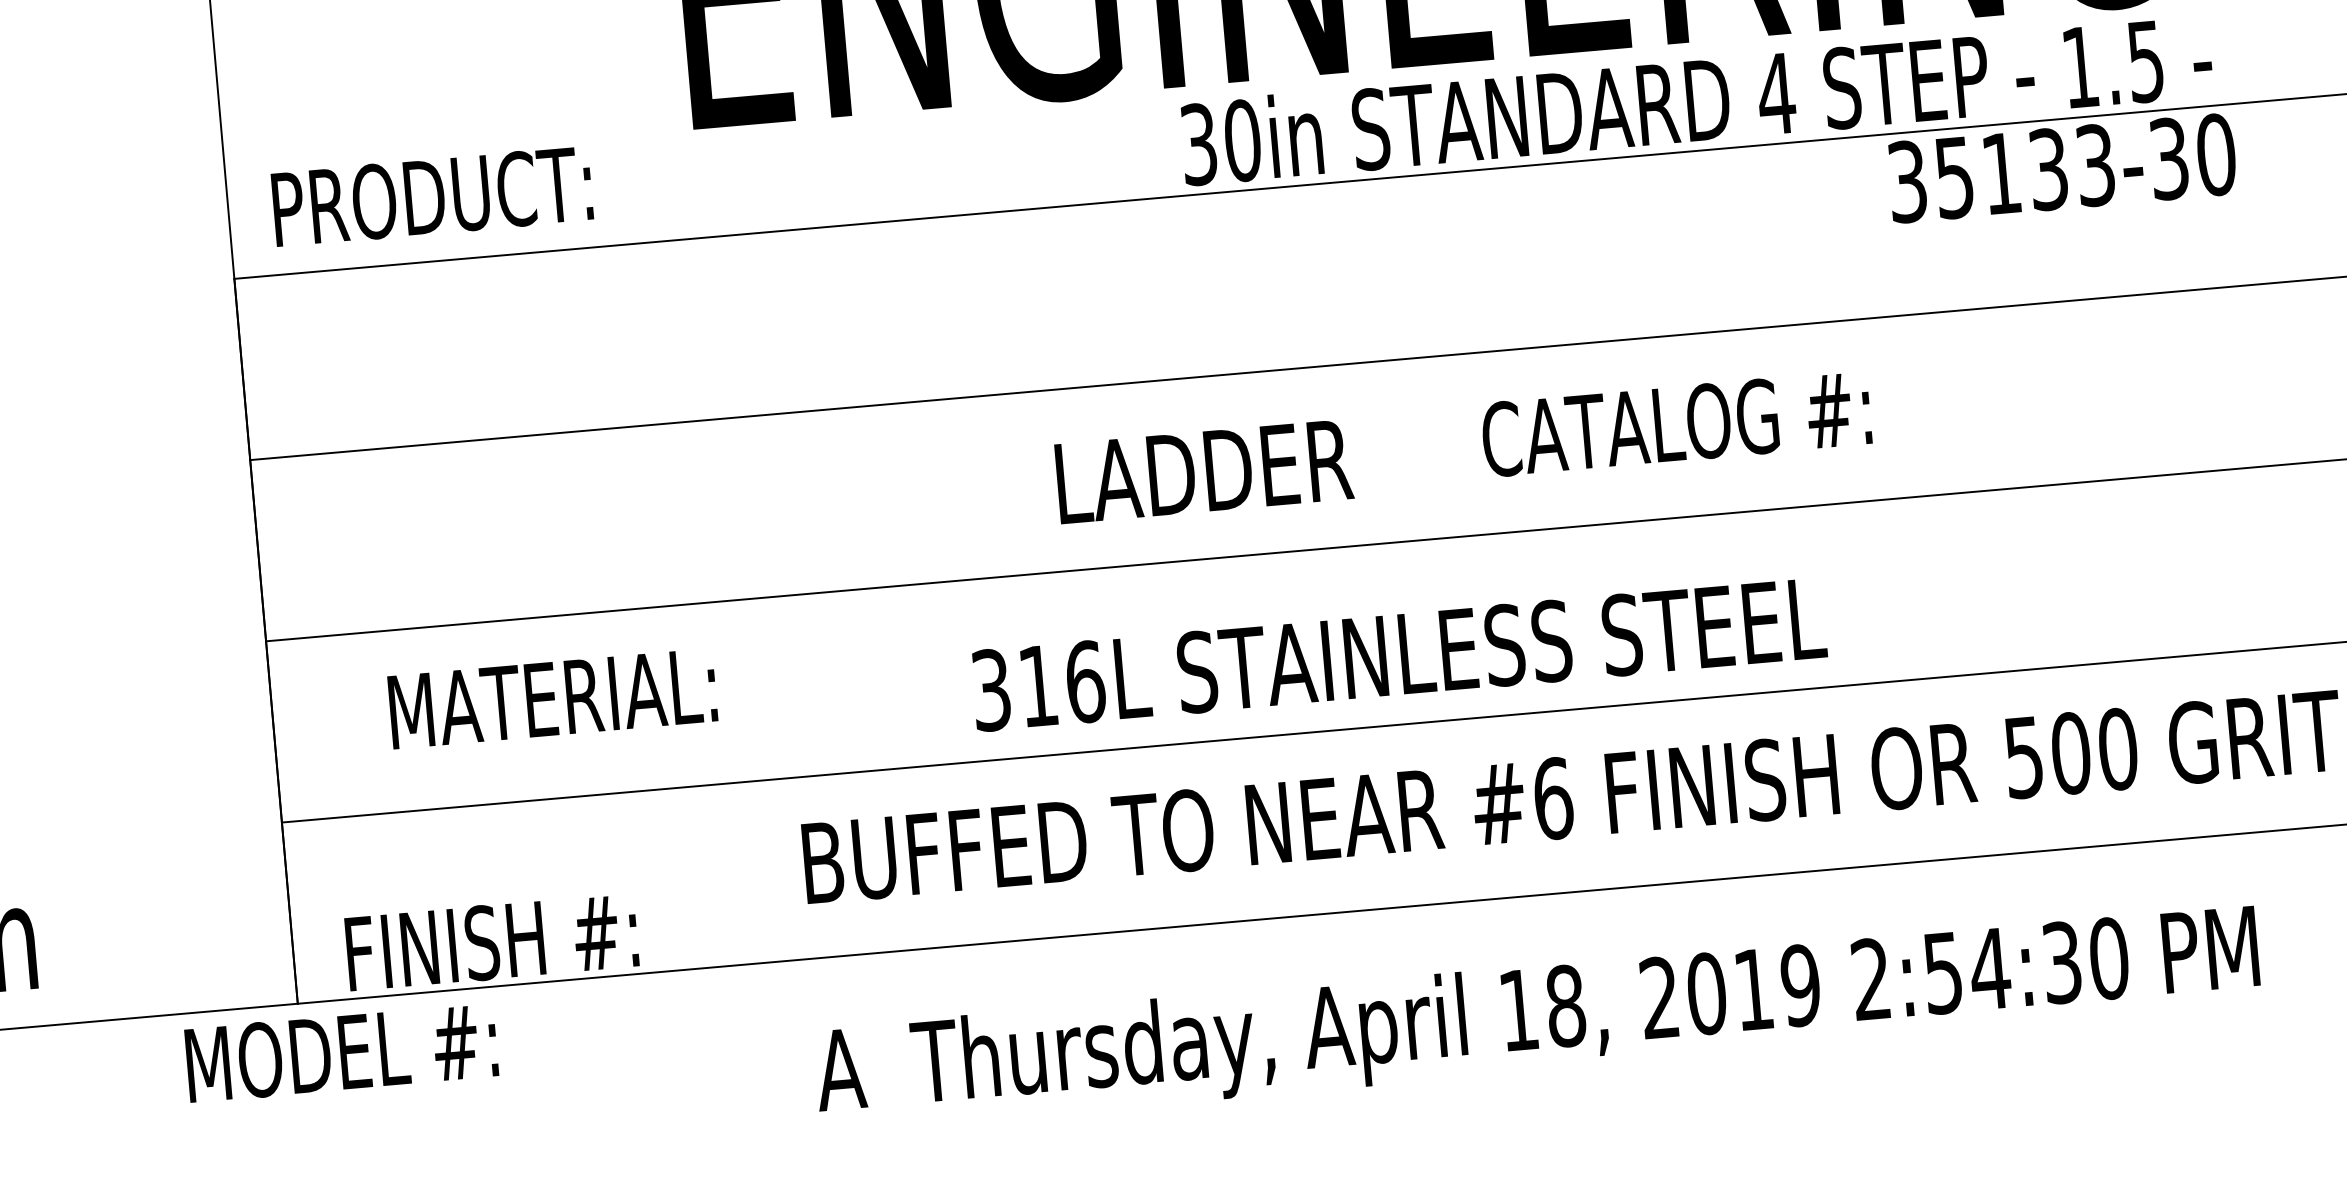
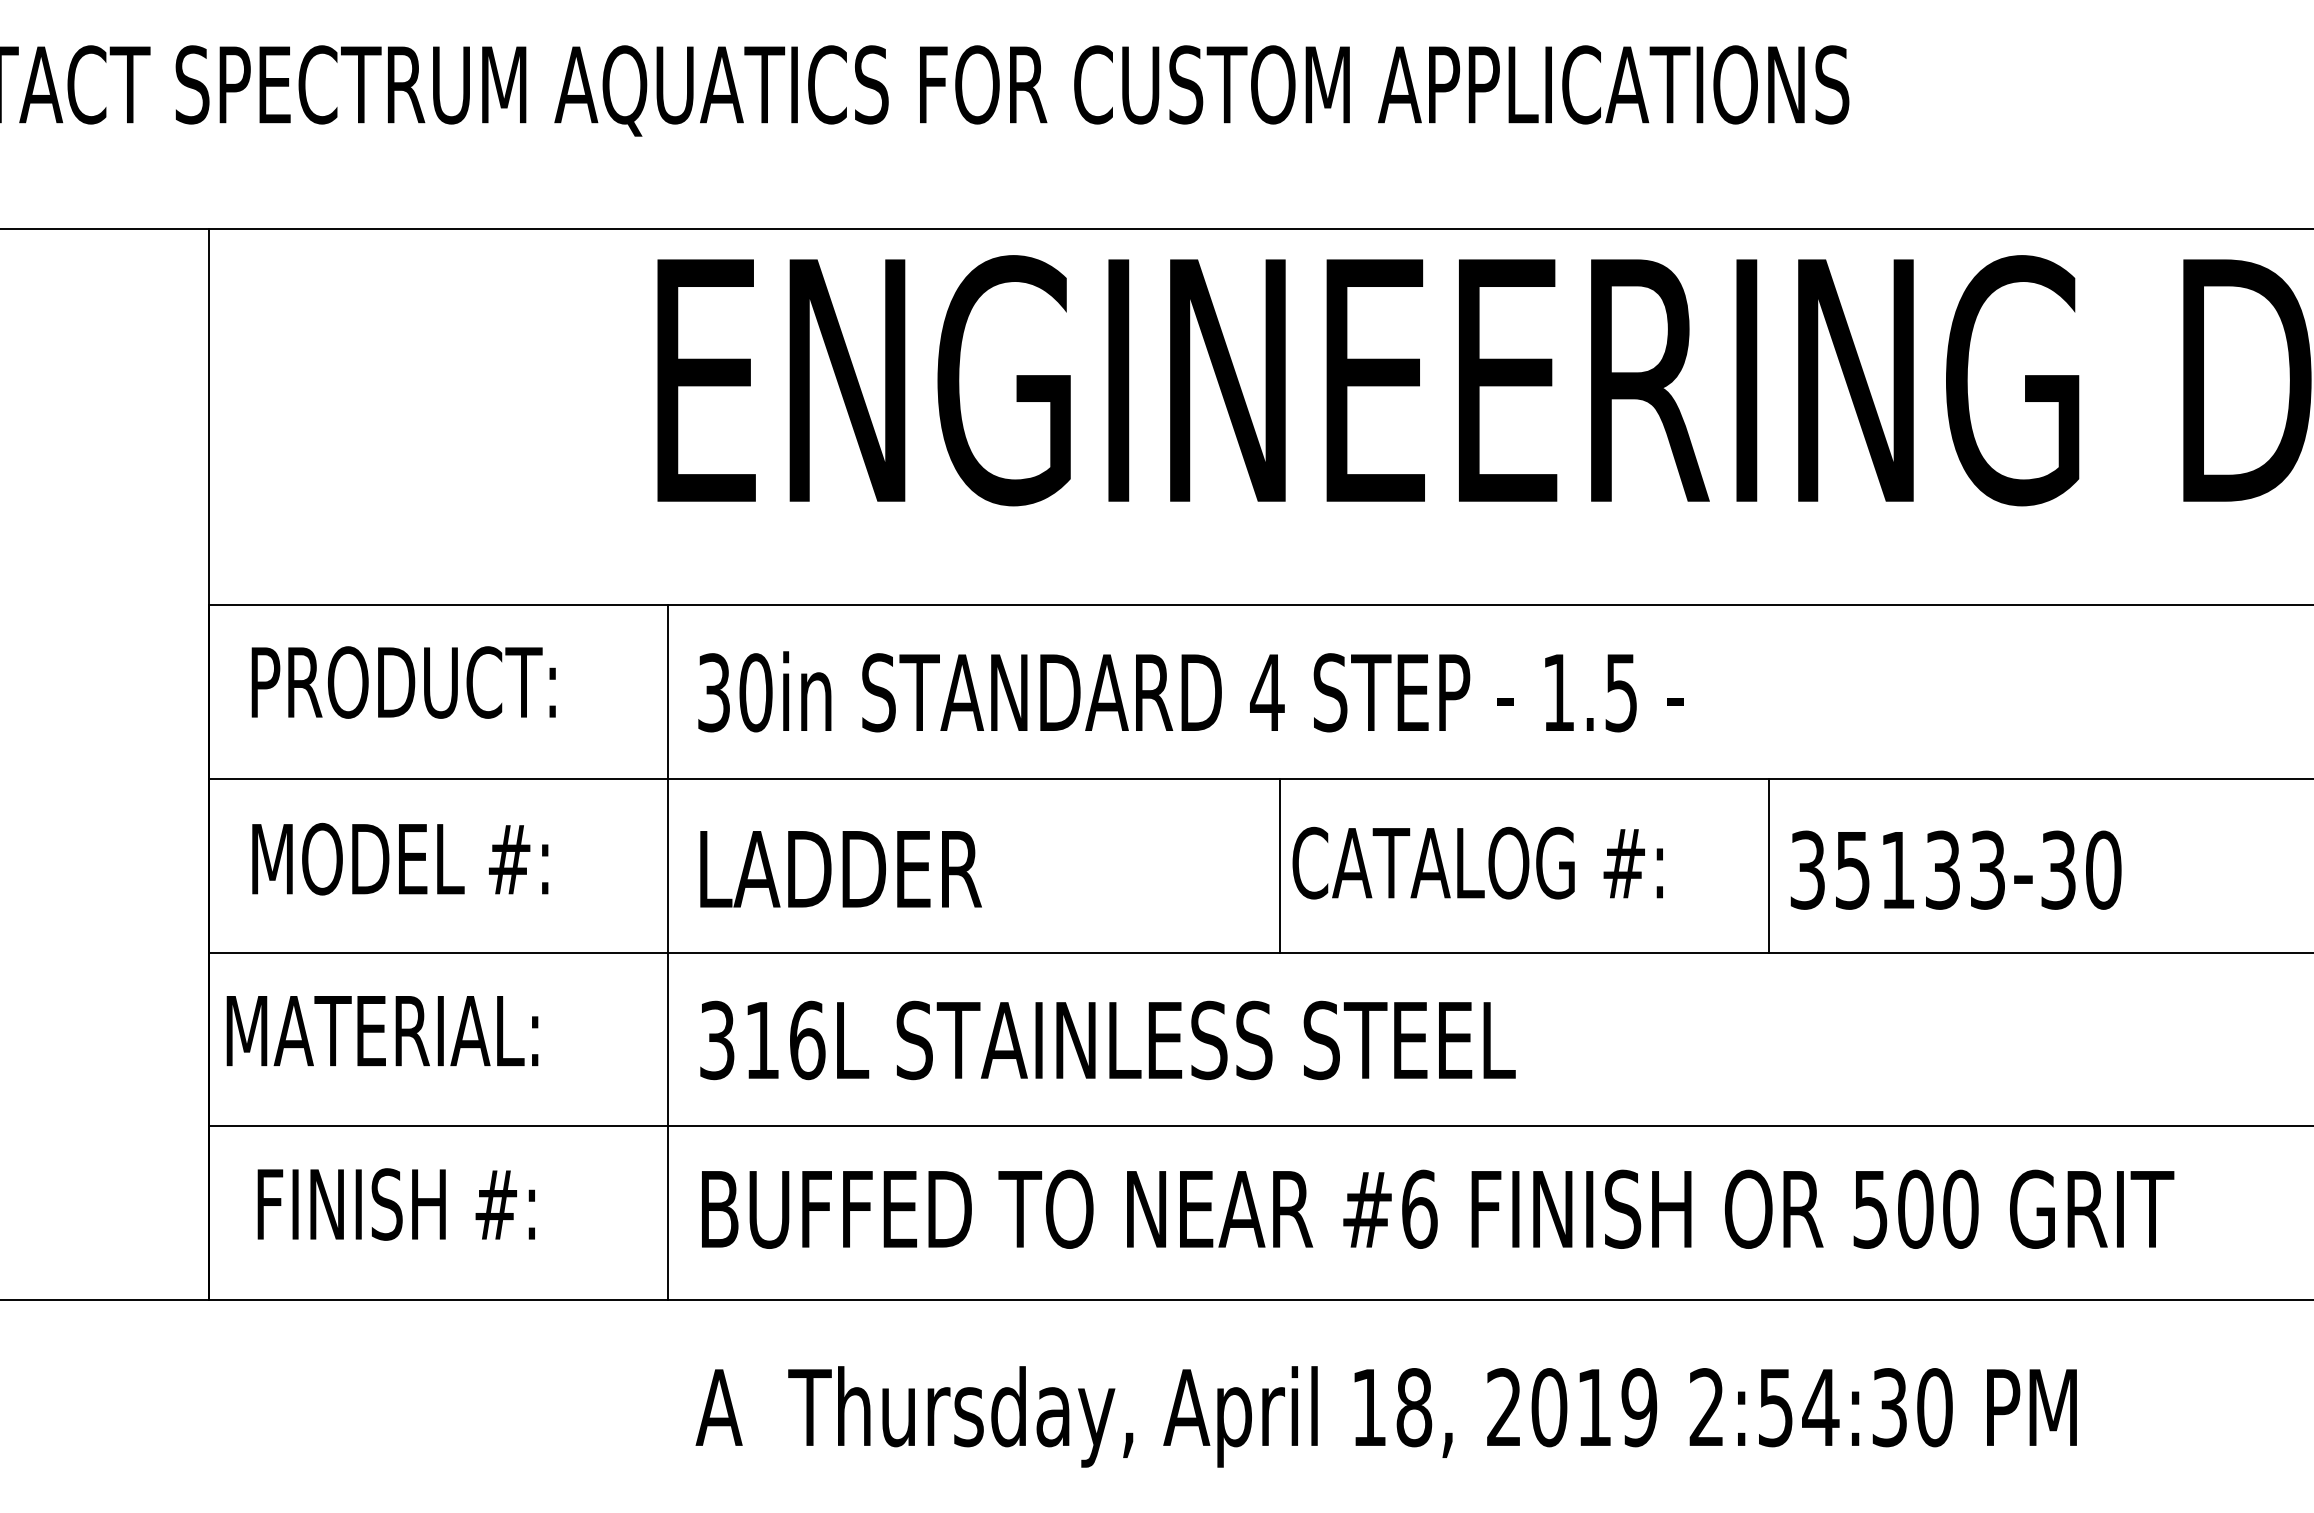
text: (1696, 99) -> (1190, 691), moved
text: (2061, 167) -> (1955, 869), moved
text: (432, 196) -> (403, 682), moved
line: (1887, 407) -> (1769, 865), added
text: (1675, 423) -> (1477, 862), moved
line: (1375, 452) -> (1279, 865), added
text: (1203, 471) -> (840, 869), moved
line: (744, 599) -> (667, 952), added
text: (1398, 654) -> (1107, 1040), moved
text: (552, 699) -> (382, 1031), moved
text: (491, 942) -> (395, 1204), moved
text: (341, 1052) -> (400, 858), moved

